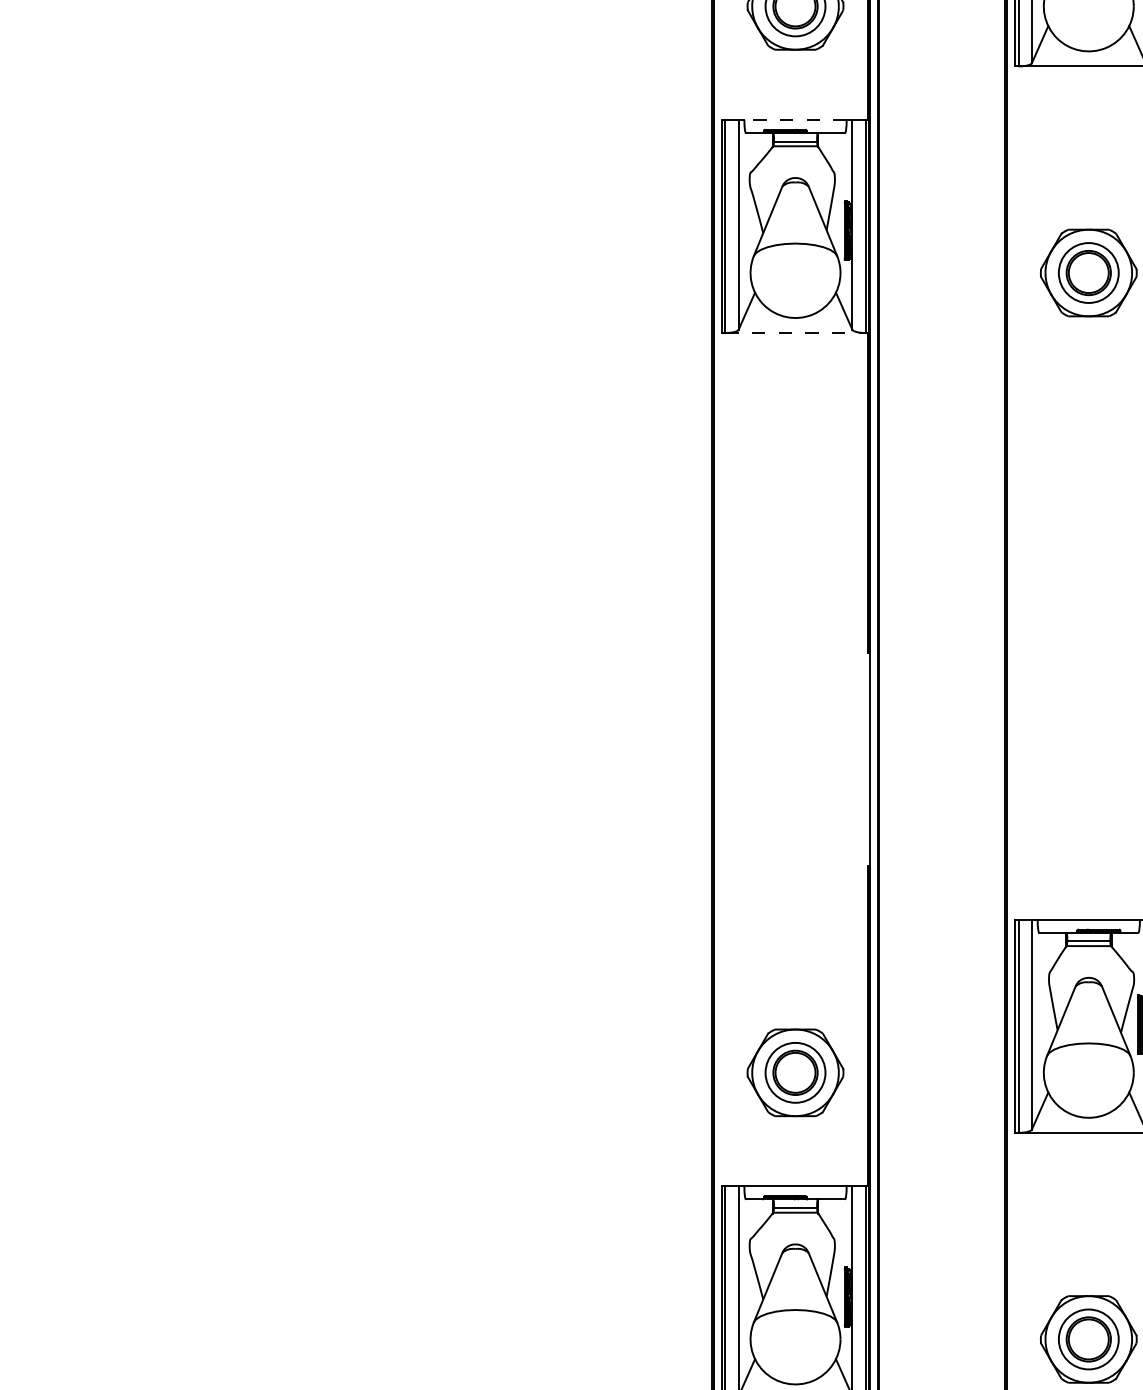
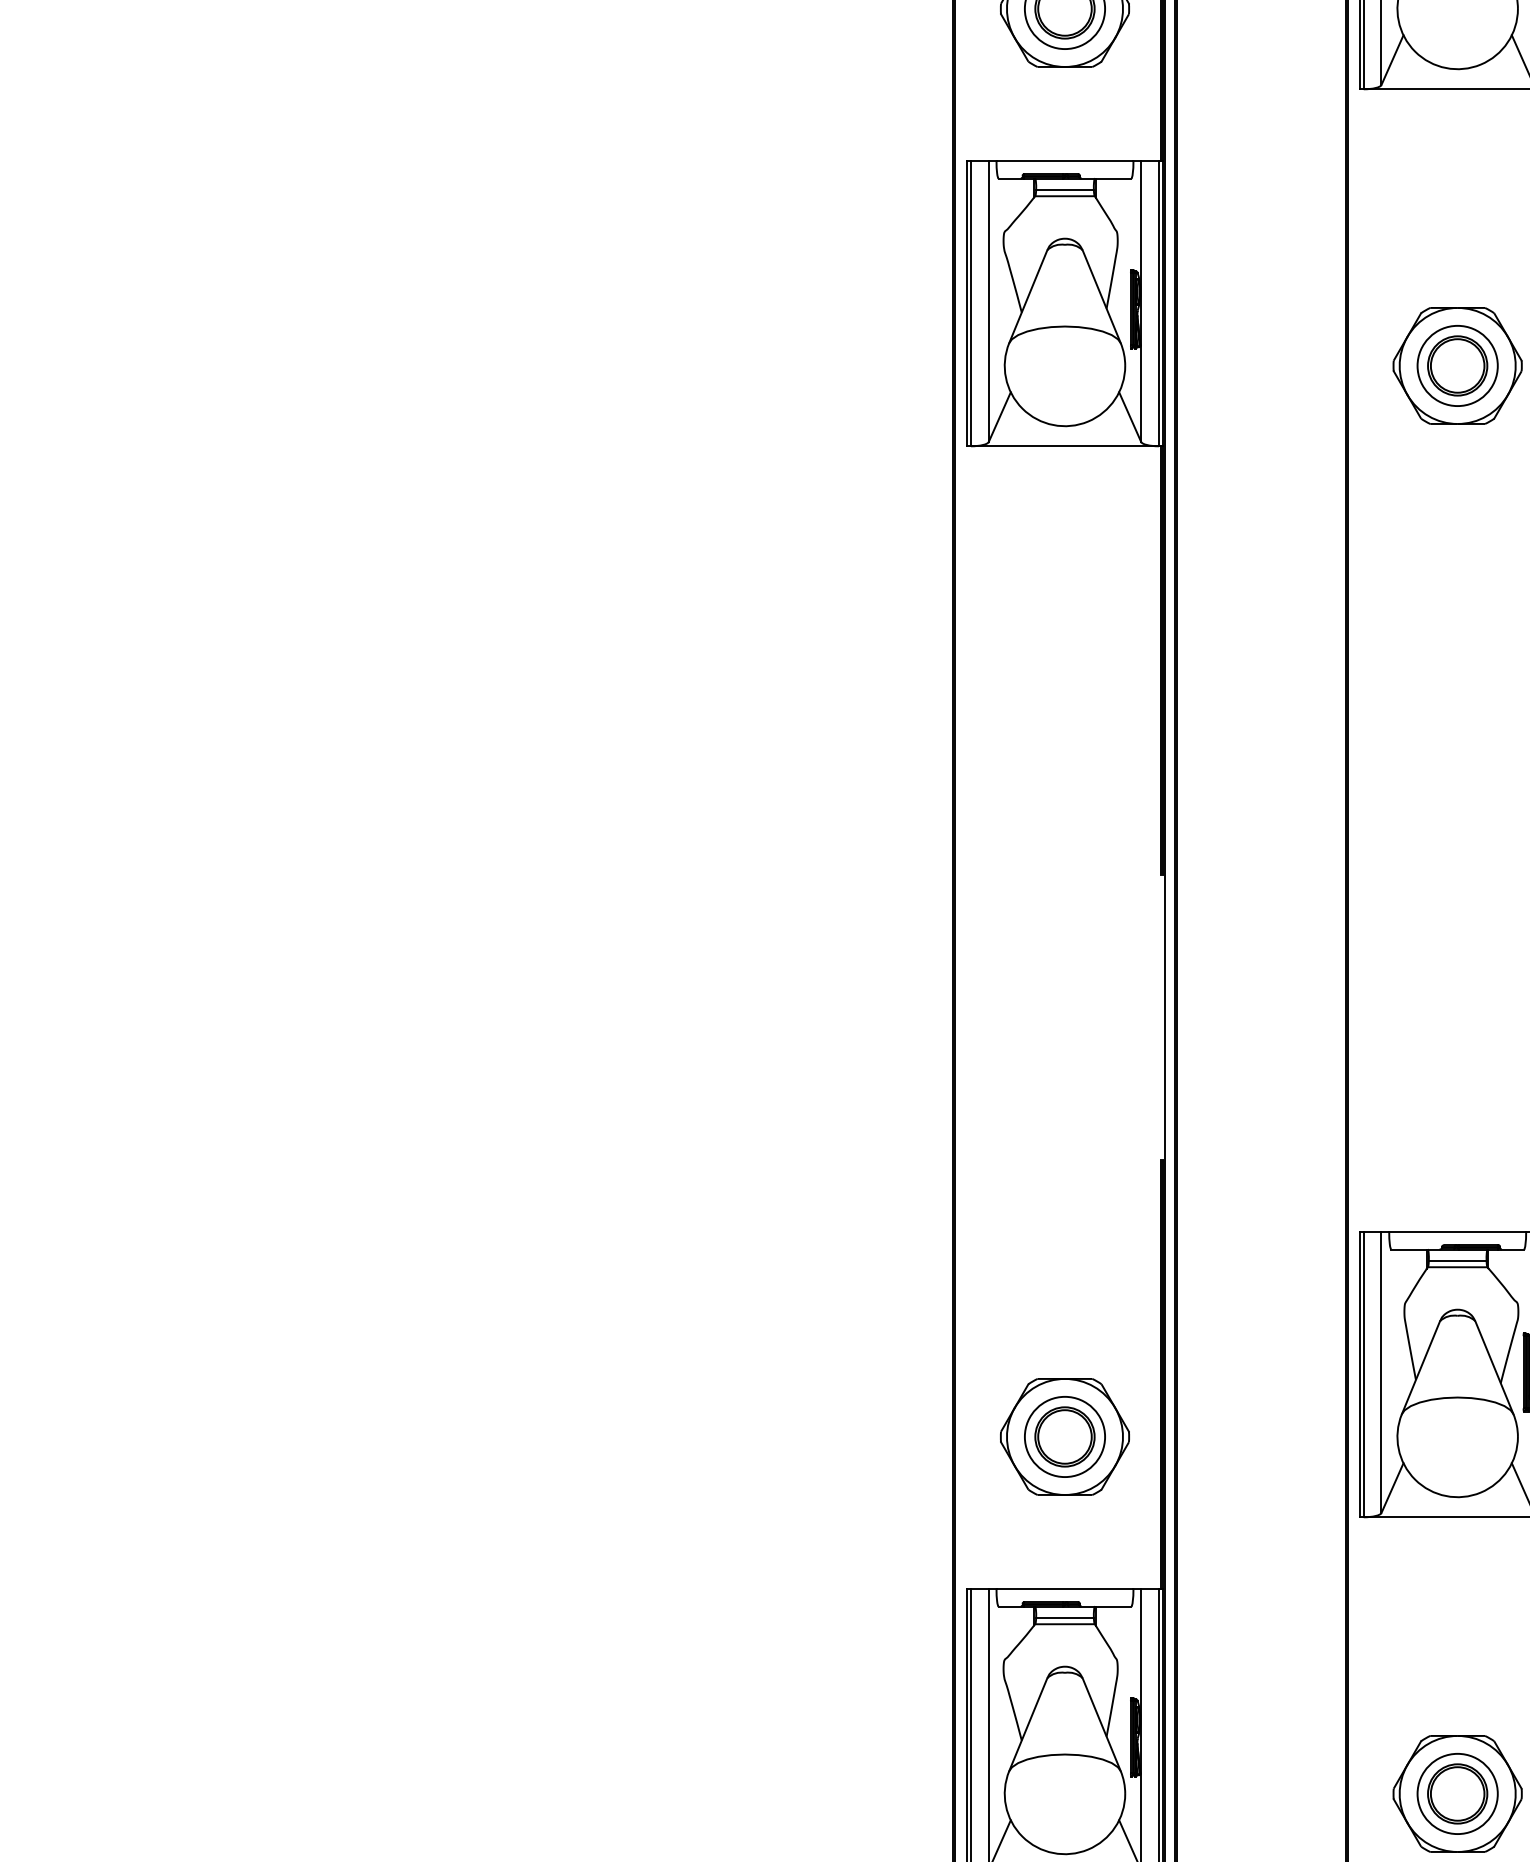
line: (795, 119) -> (1064, 160), dashed -> solid
line: (795, 333) -> (1064, 446), dashed -> solid

